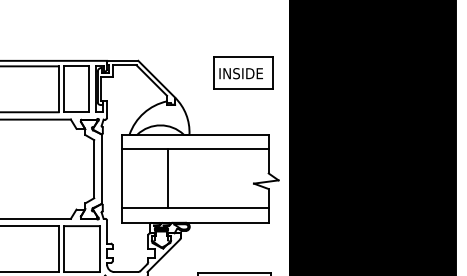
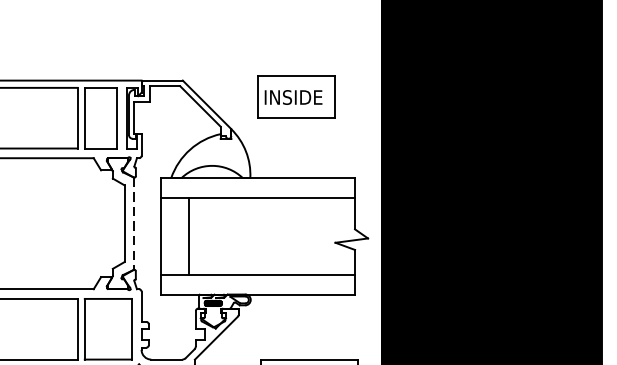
part: (243, 72) -> (296, 95), moved
line: (101, 169) -> (134, 224), solid -> dashed
line: (167, 178) -> (188, 235), moved

